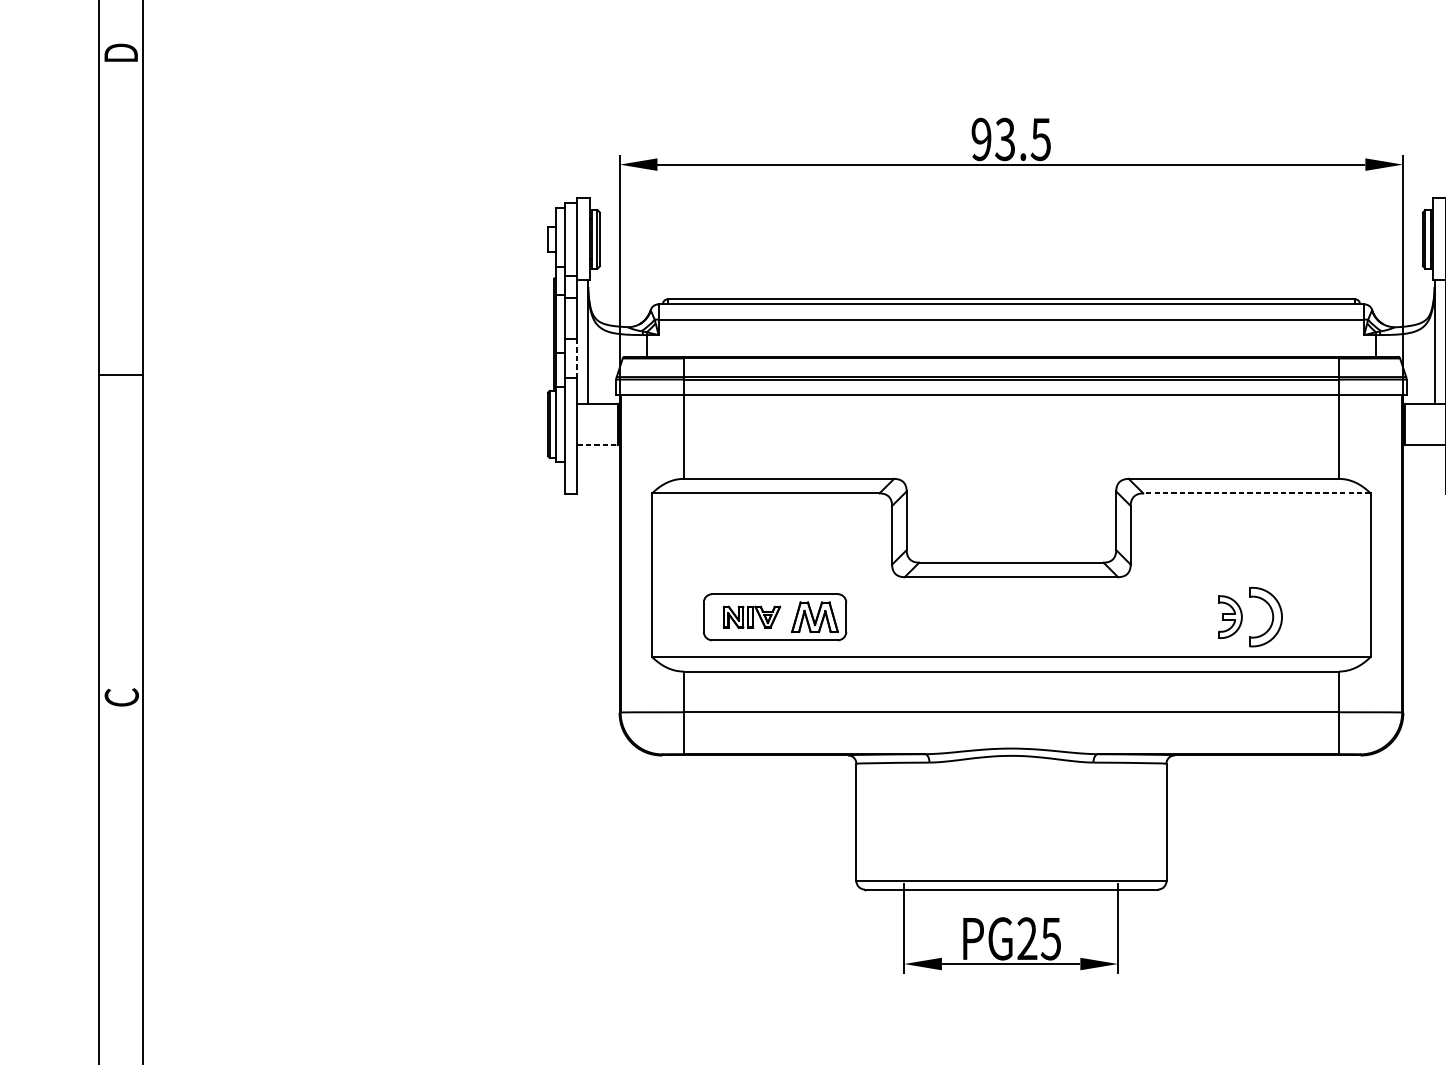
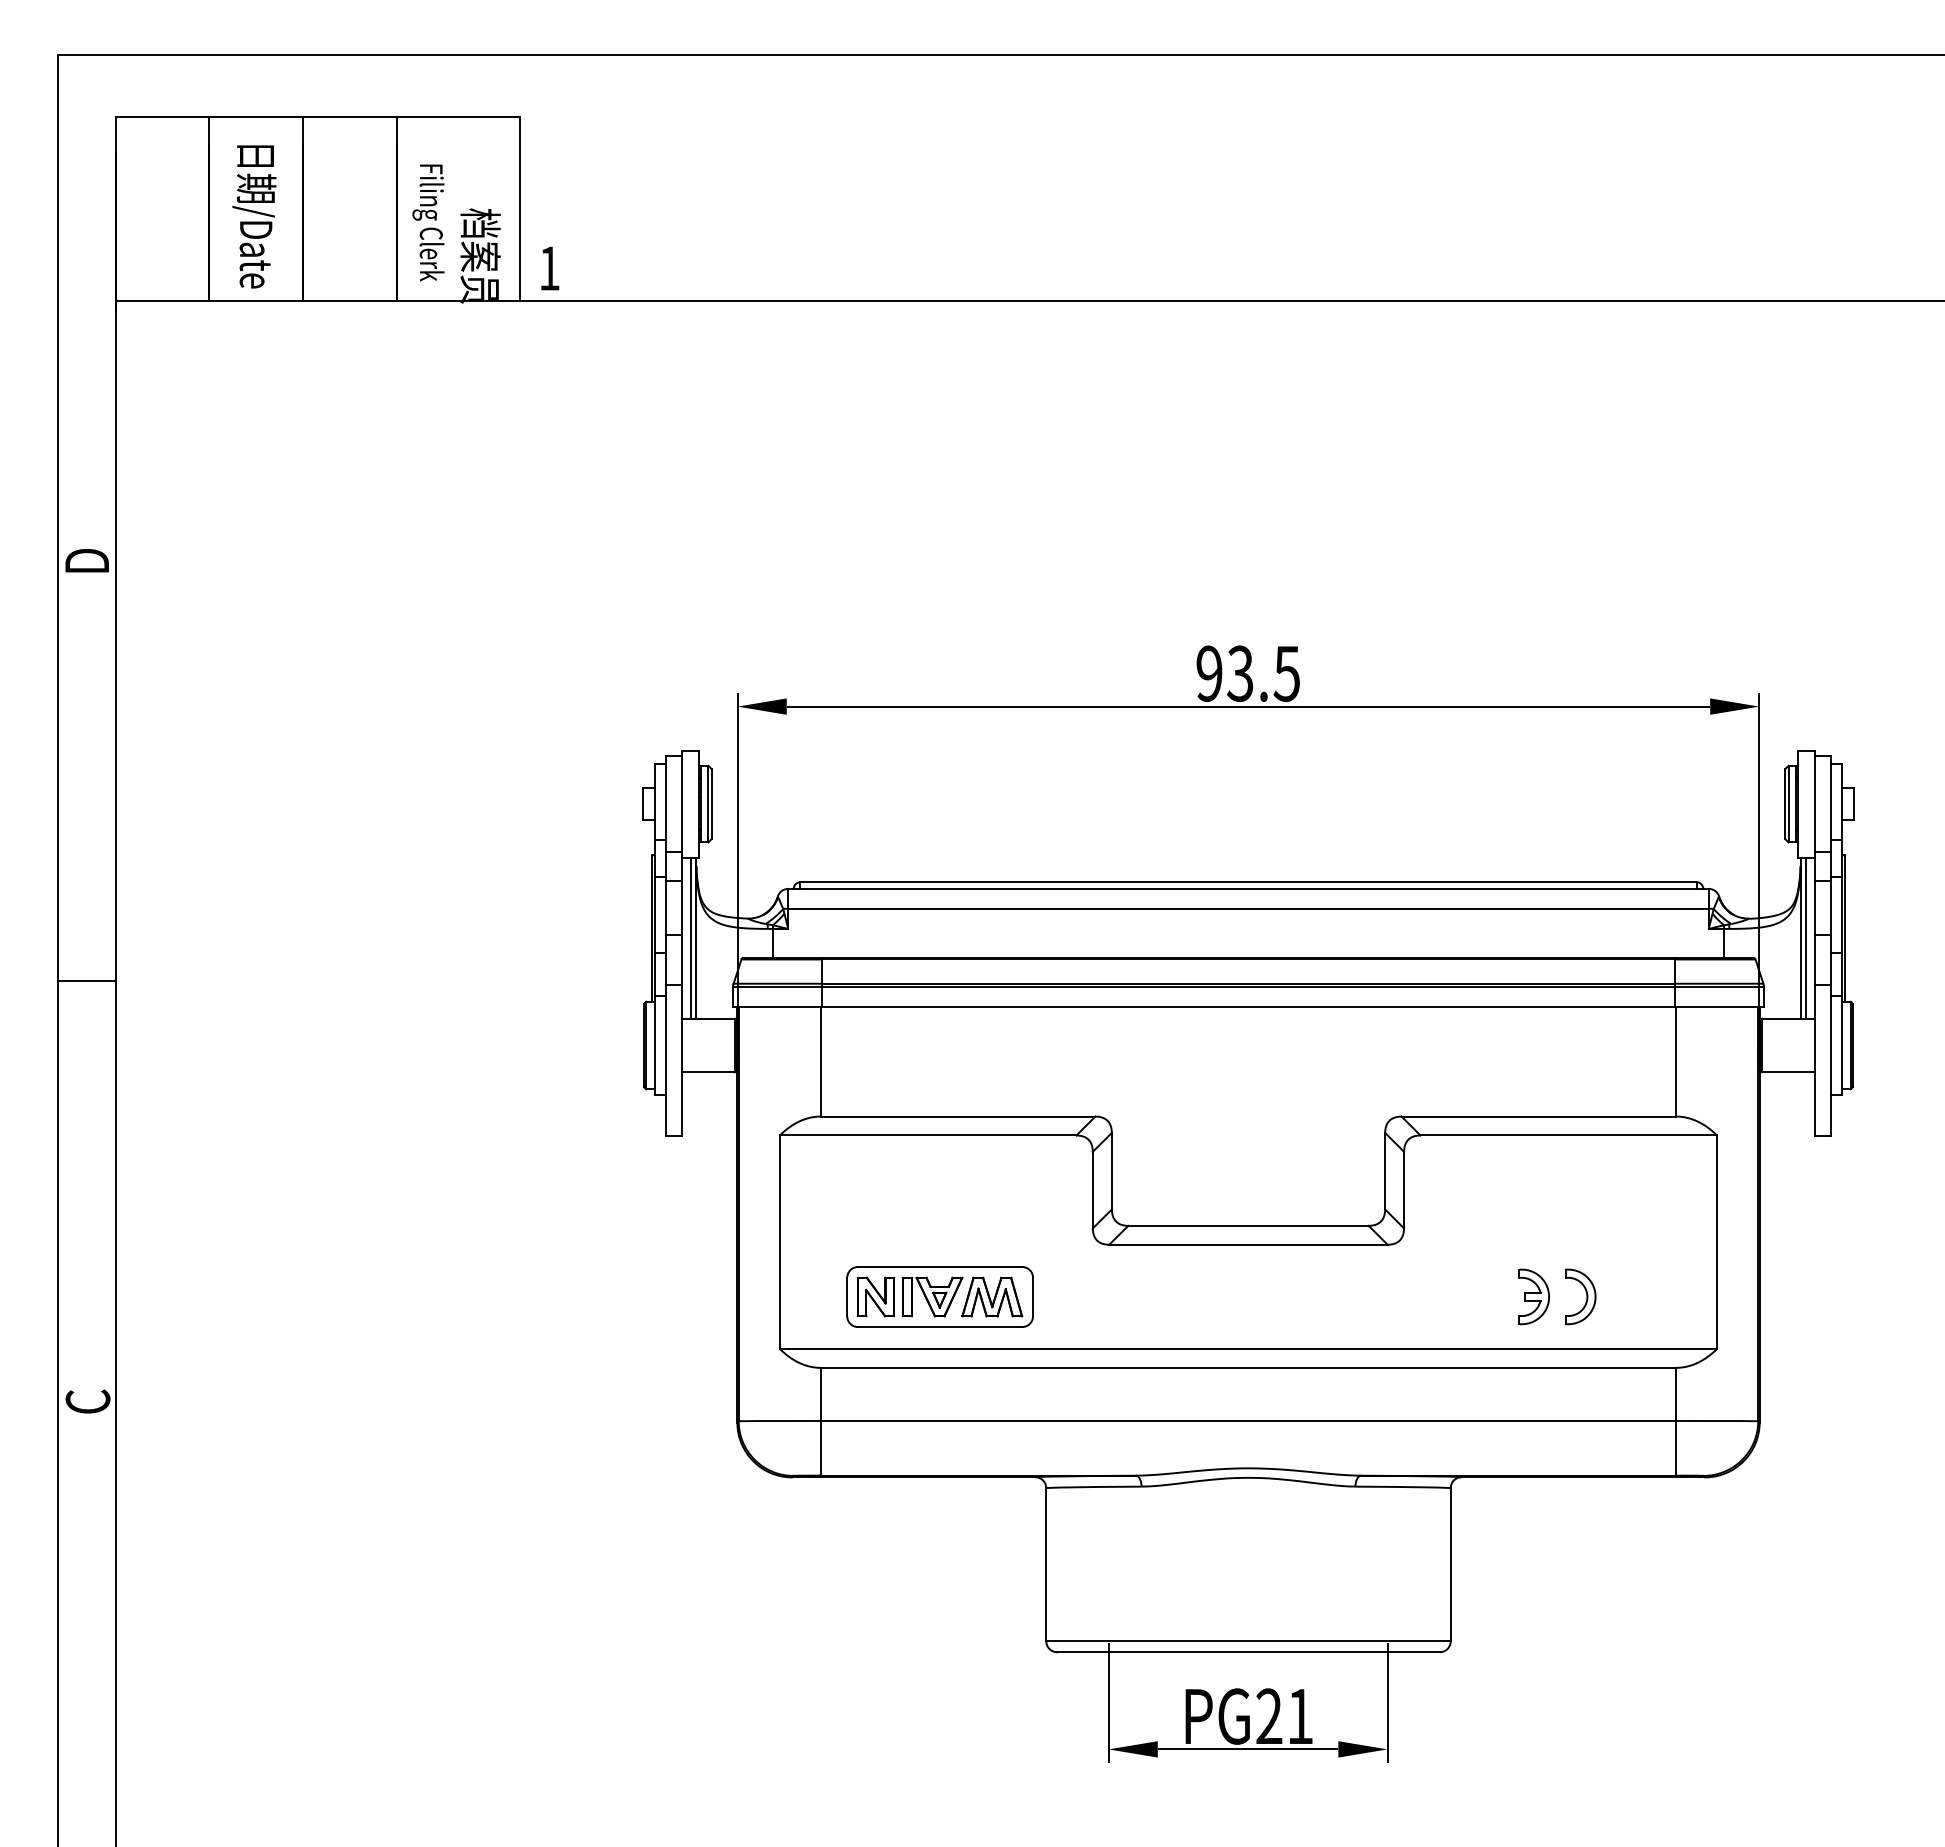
line: (583, 341) -> (690, 937), added
line: (1439, 341) -> (1806, 937), added
line: (577, 358) -> (682, 959), dashed -> solid
line: (597, 445) -> (708, 1072), dashed -> solid
line: (1256, 493) -> (1568, 1135), dashed -> solid
part: (751, 616) -> (909, 1296), size x1.43
part: (1265, 616) -> (1580, 1296), size x0.71
text: (1050, 938) -> (1299, 1716), PG25 -> PG21

